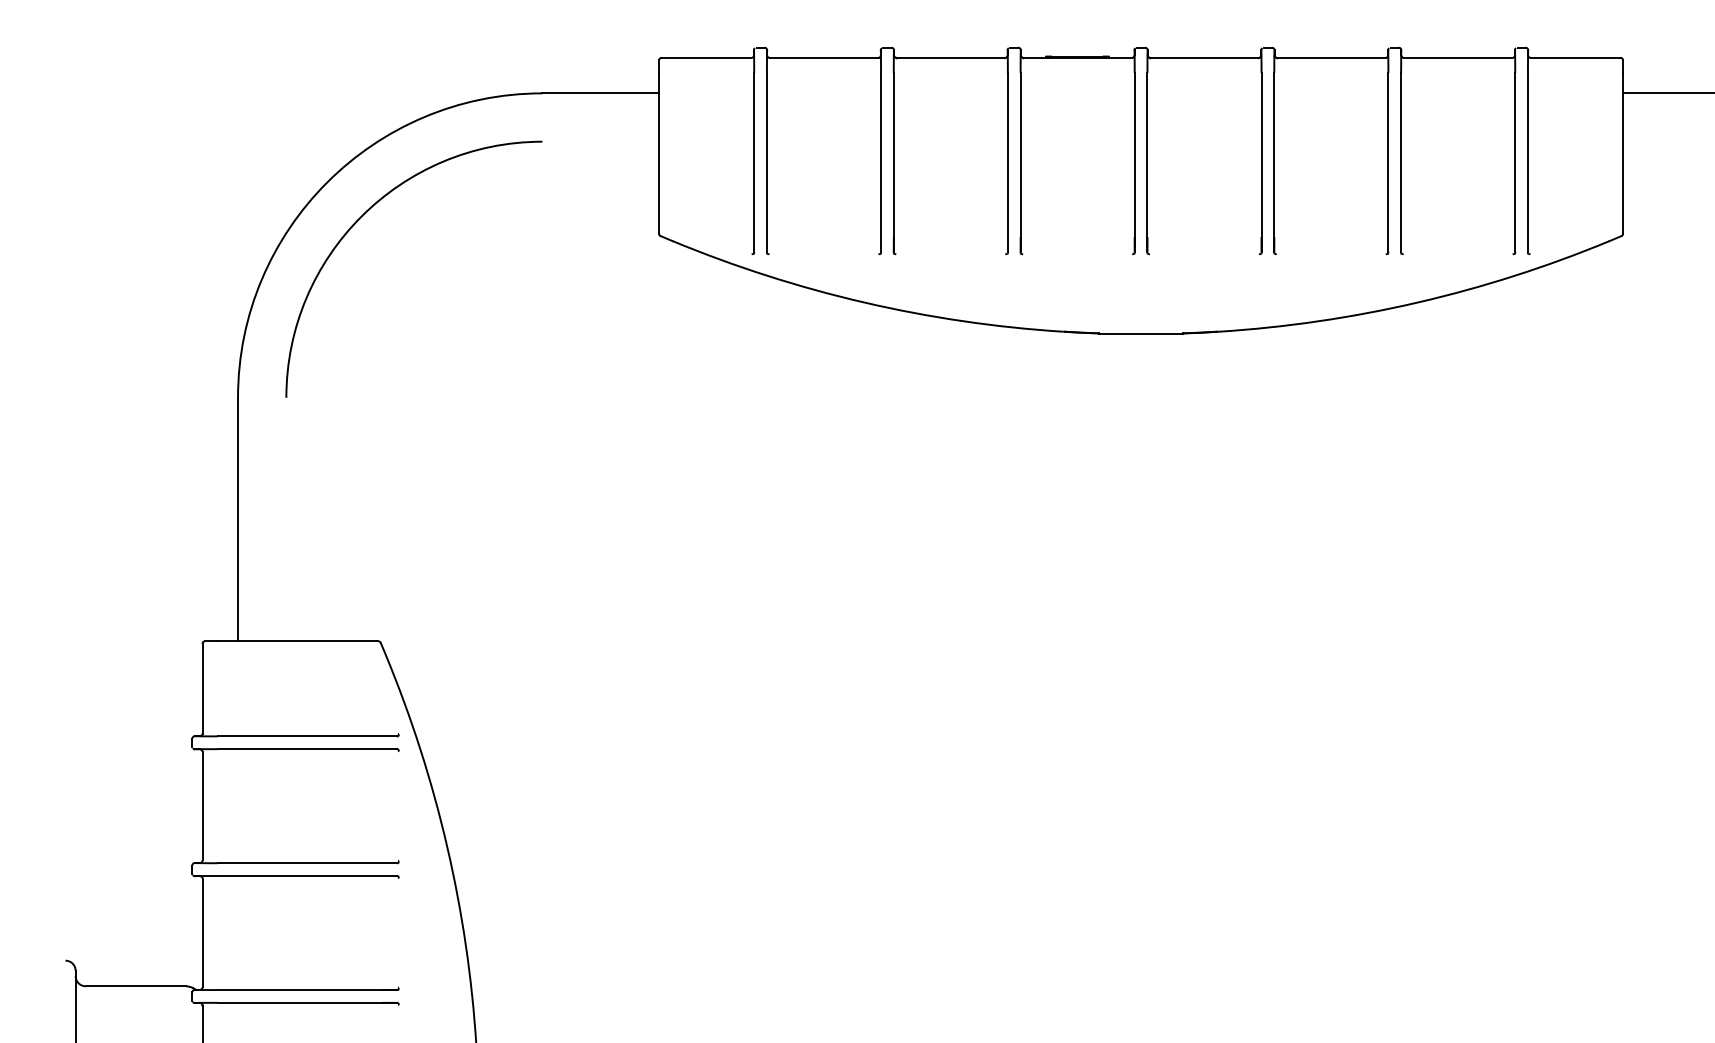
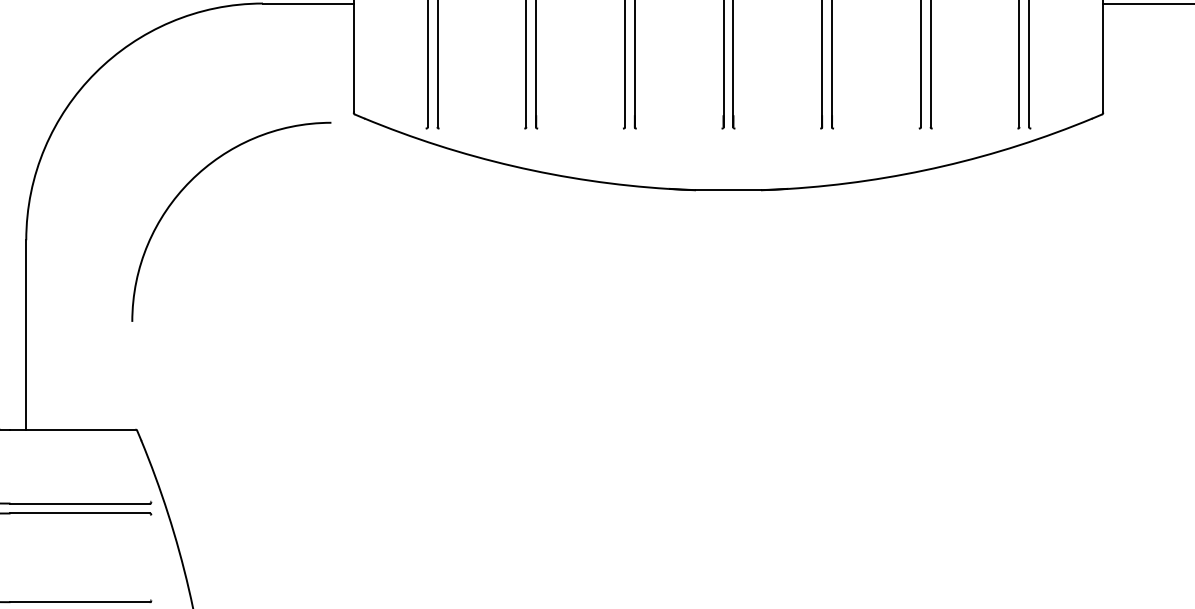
arc: (362, 217) -> (191, 181), moved

